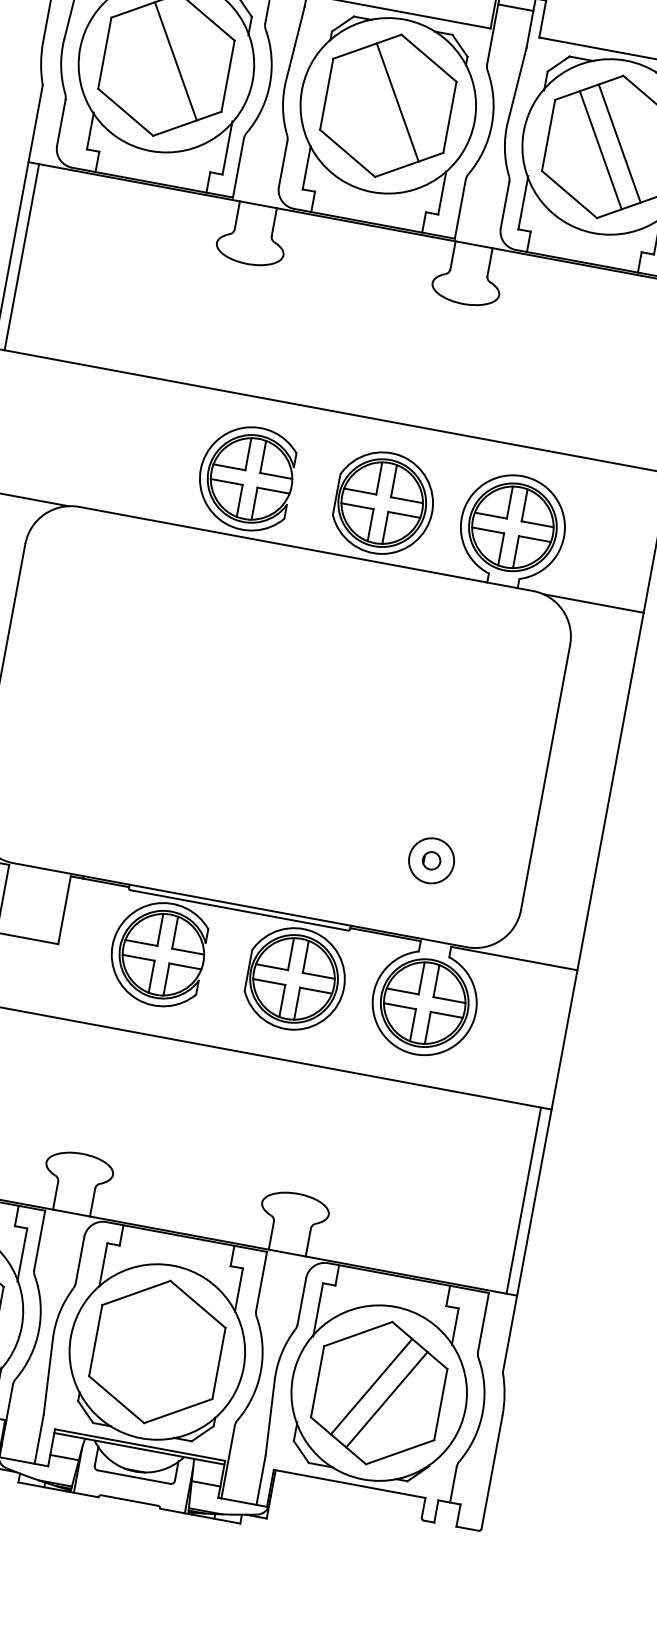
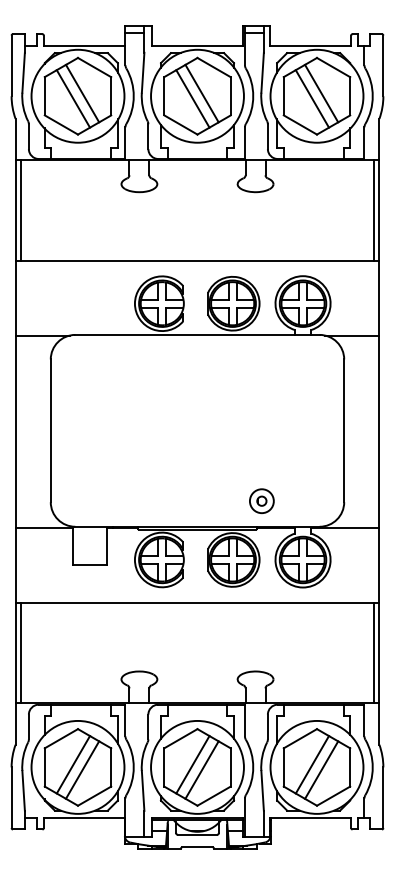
line: (157, 67) -> (73, 98), added
line: (378, 108) -> (192, 98), added
part: (431, 859) -> (261, 500), moved
line: (149, 1344) -> (192, 764), added
line: (164, 1357) -> (201, 769), added

